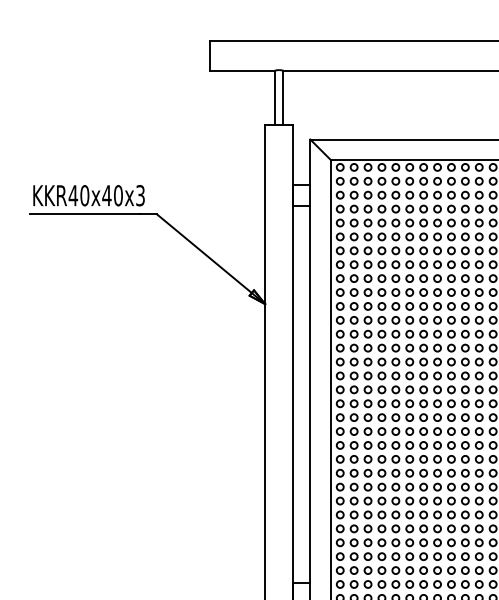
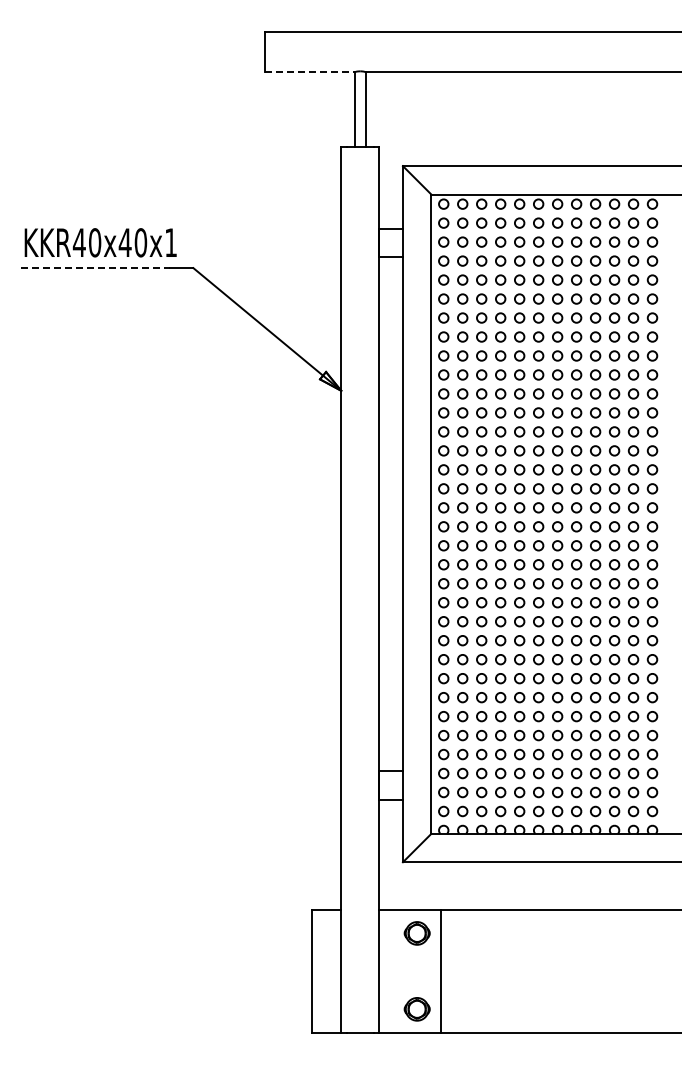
line: (241, 70) -> (309, 72), solid -> dashed
text: (140, 195) -> (170, 242), KKR40x40x3 -> KKR40x40x1
line: (85, 214) -> (95, 268), solid -> dashed

